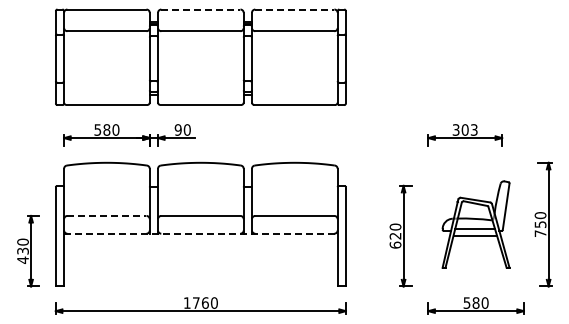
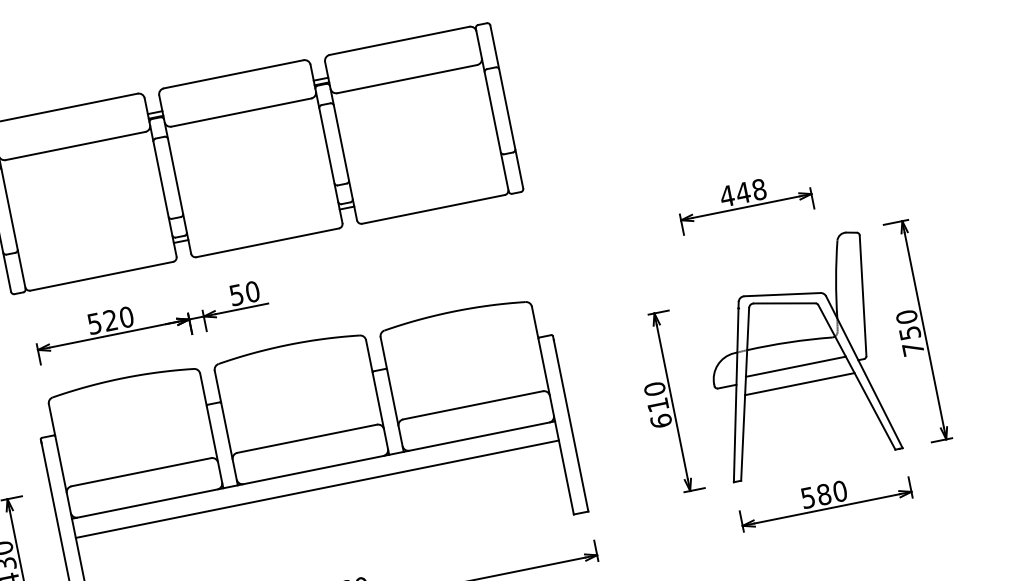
line: (200, 9) -> (233, 74), dashed -> solid
line: (294, 9) -> (399, 40), dashed -> solid
text: (106, 129) -> (109, 319), 580 -> 520
text: (177, 129) -> (235, 294), 90 -> 50
text: (464, 129) -> (741, 192), 303 -> 448
line: (106, 215) -> (140, 471), dashed -> solid
part: (475, 224) -> (795, 356), size x1.43
line: (200, 233) -> (312, 469), dashed -> solid
text: (395, 236) -> (658, 405), 620 -> 610
line: (200, 244) -> (316, 489), added

